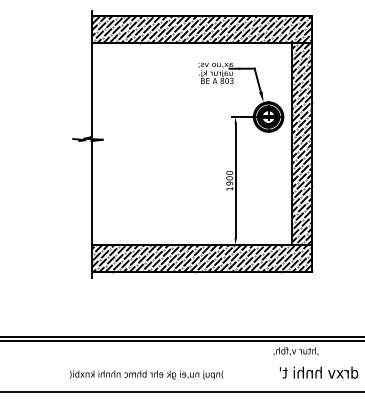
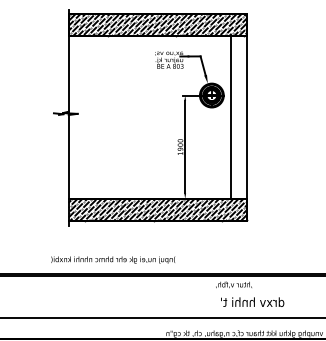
hatch: (301, 142) -> (238, 116), removed
text: (146, 374) -> (113, 259), moved

